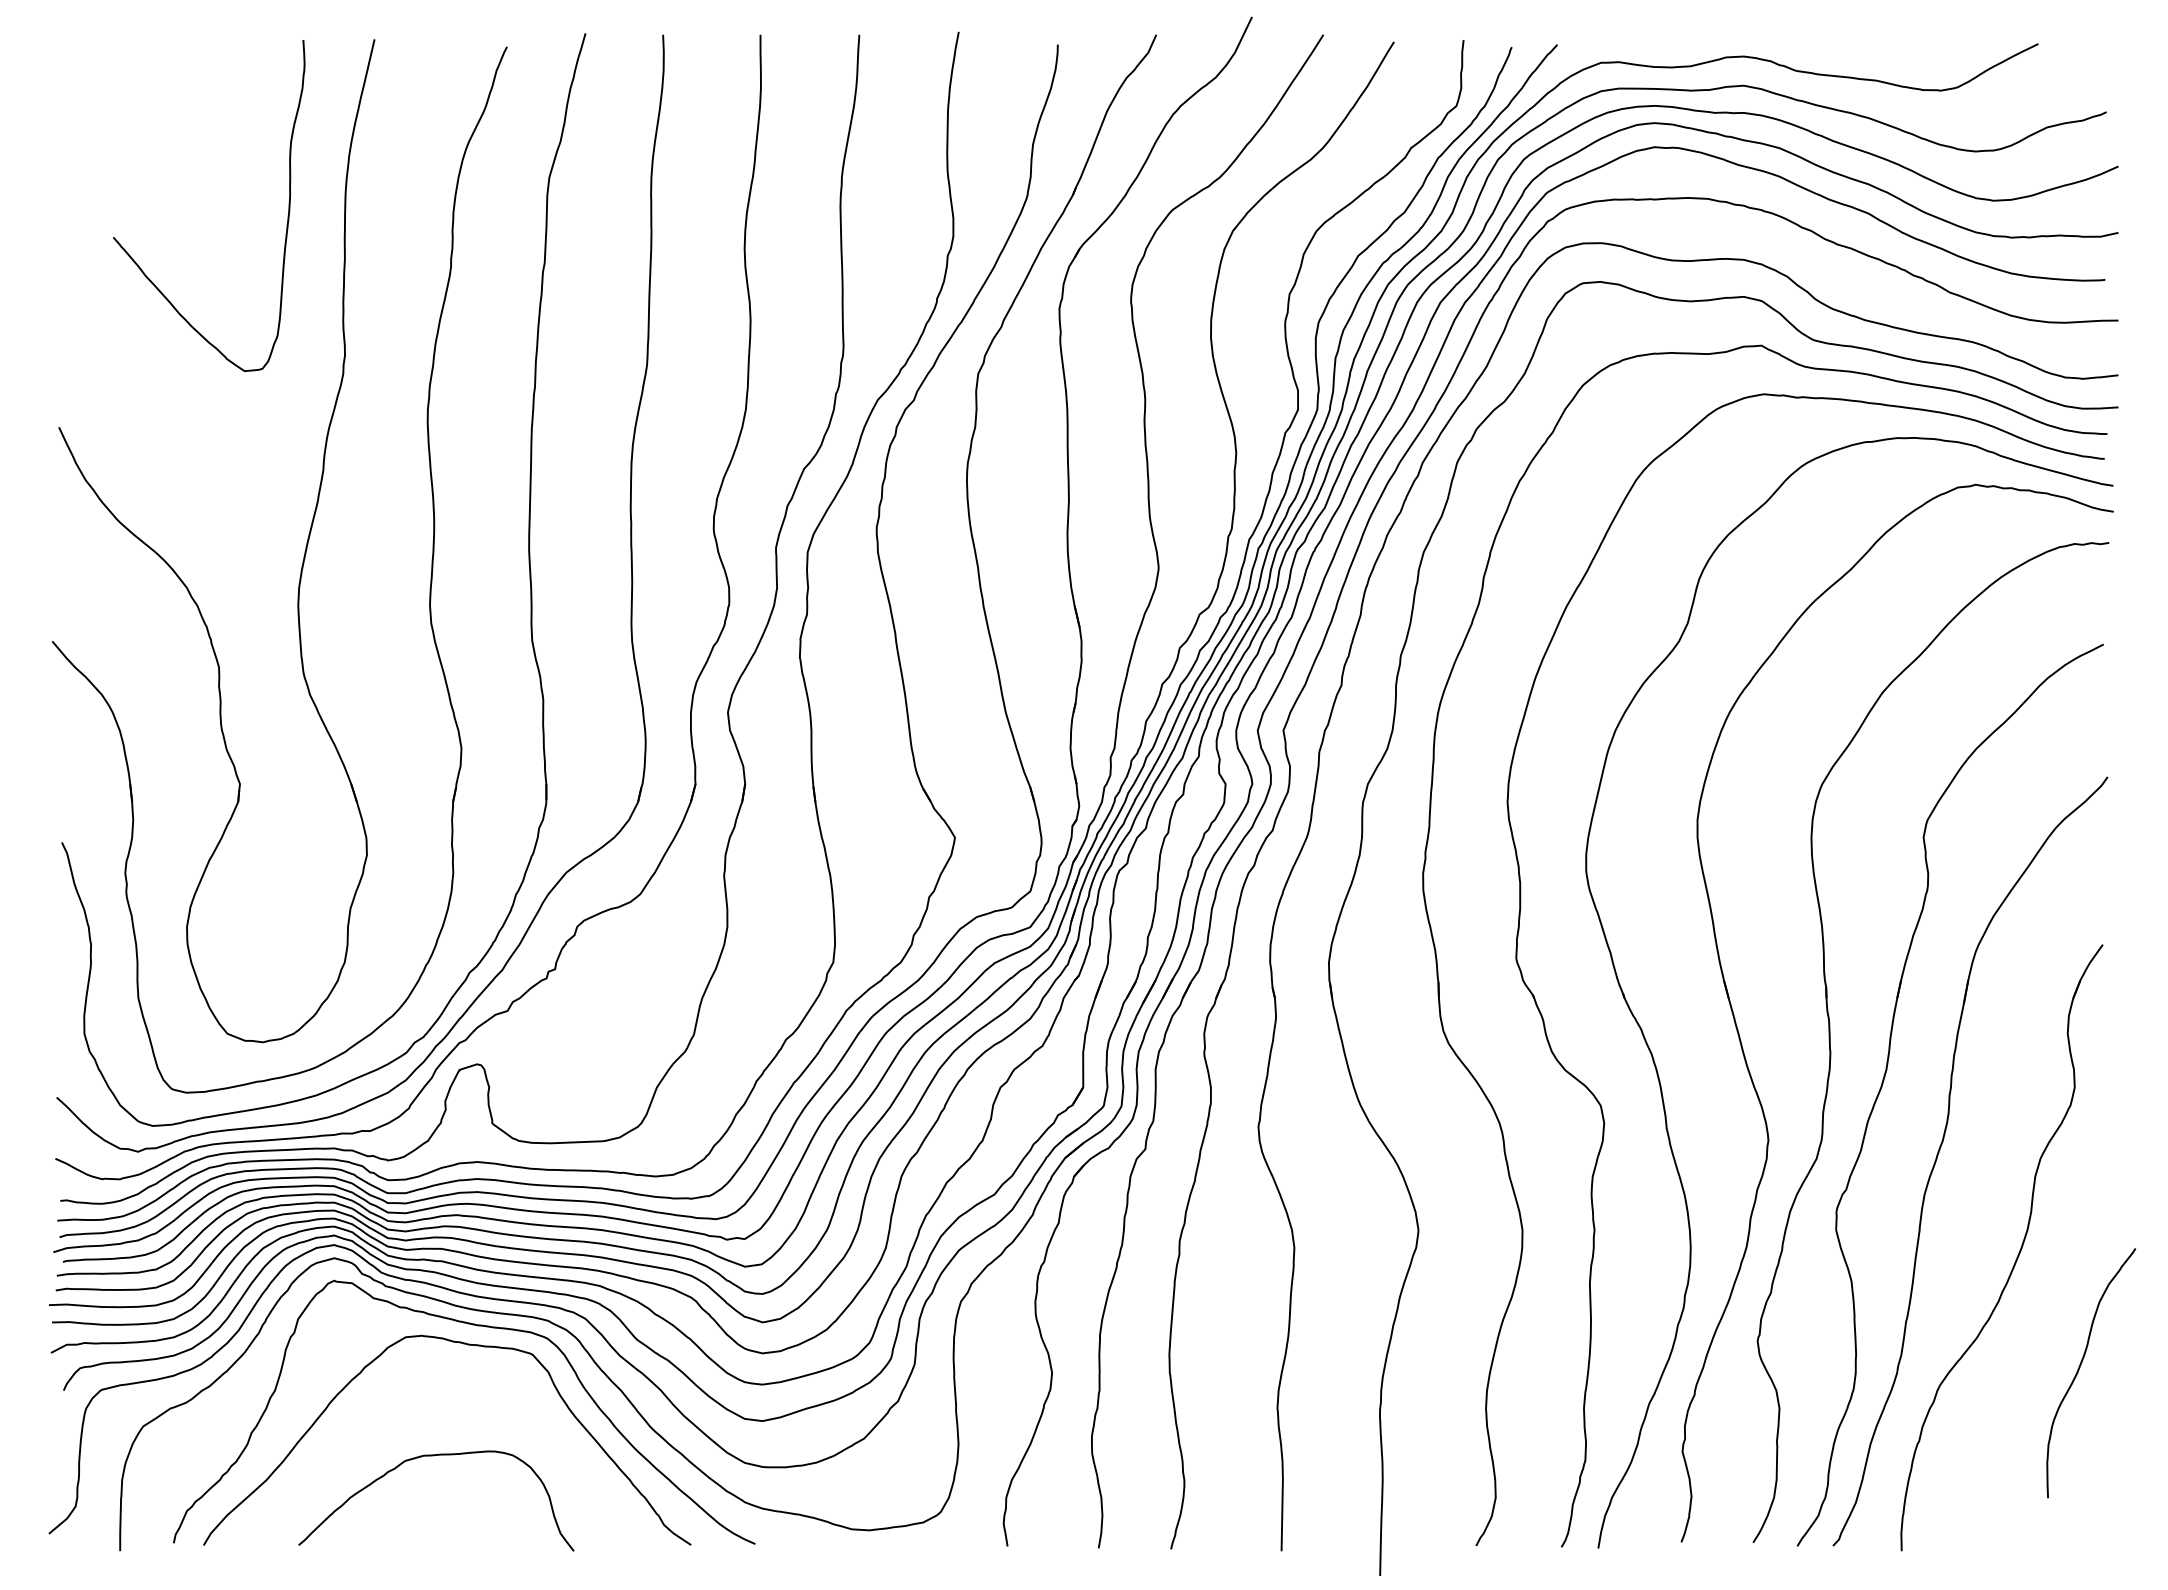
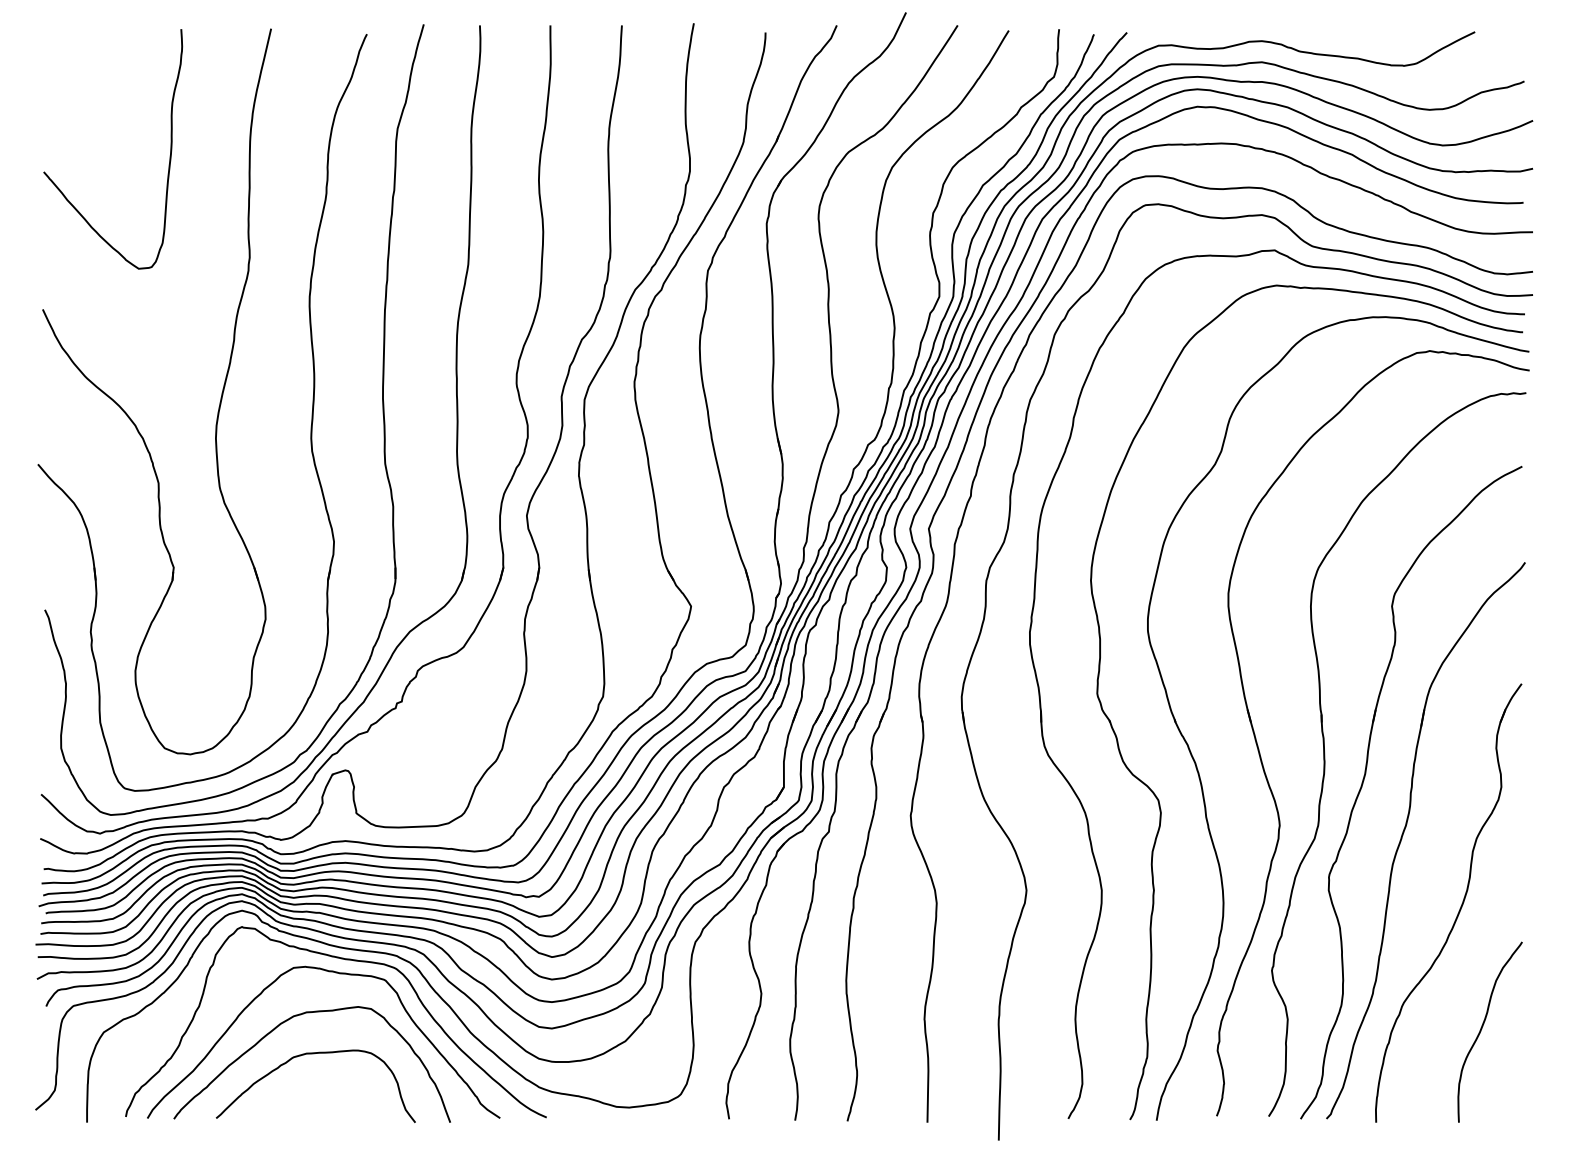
curve: (287, 215) -> (169, 156), moved
curve: (2079, 1370) -> (1481, 1030), moved
curve: (399, 1409) -> (289, 1020), added

